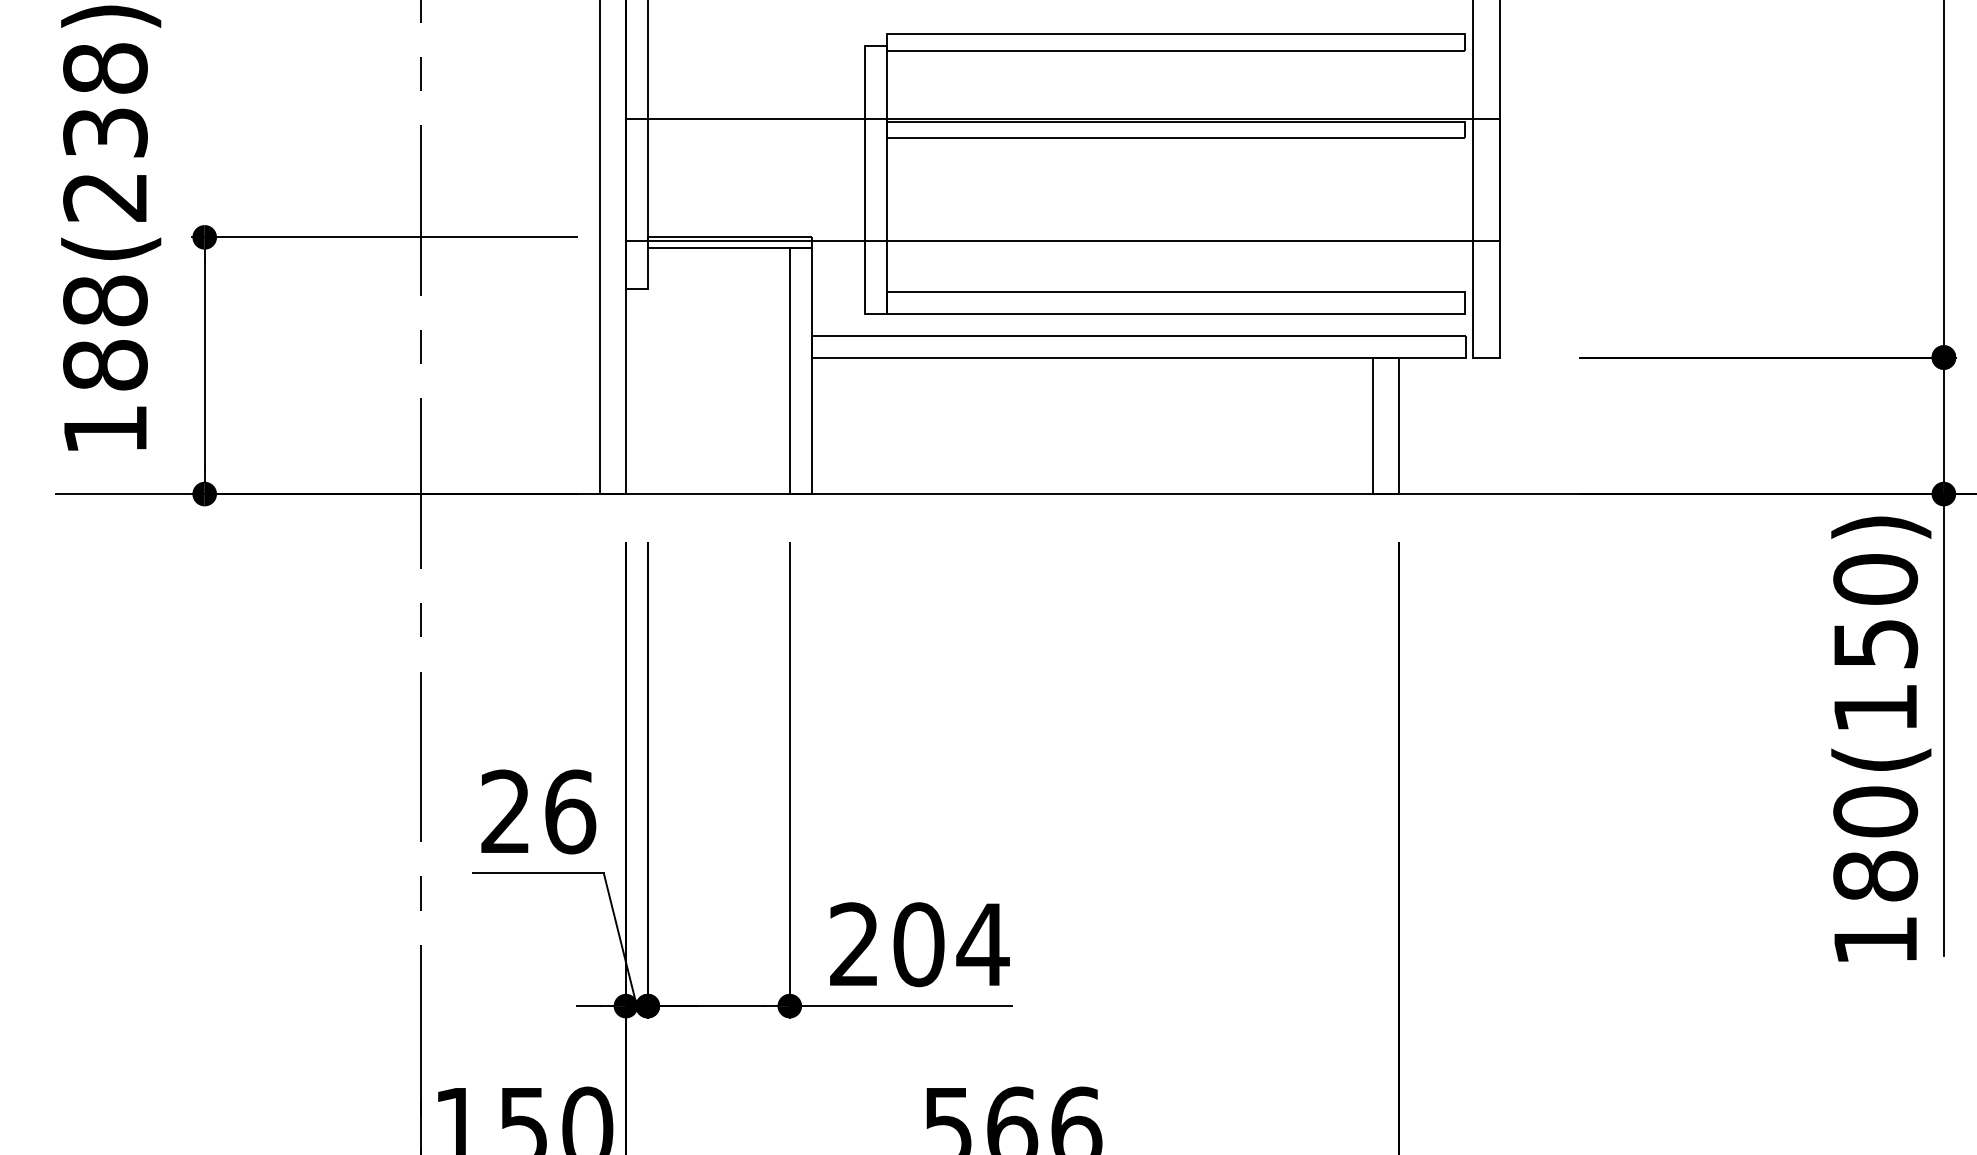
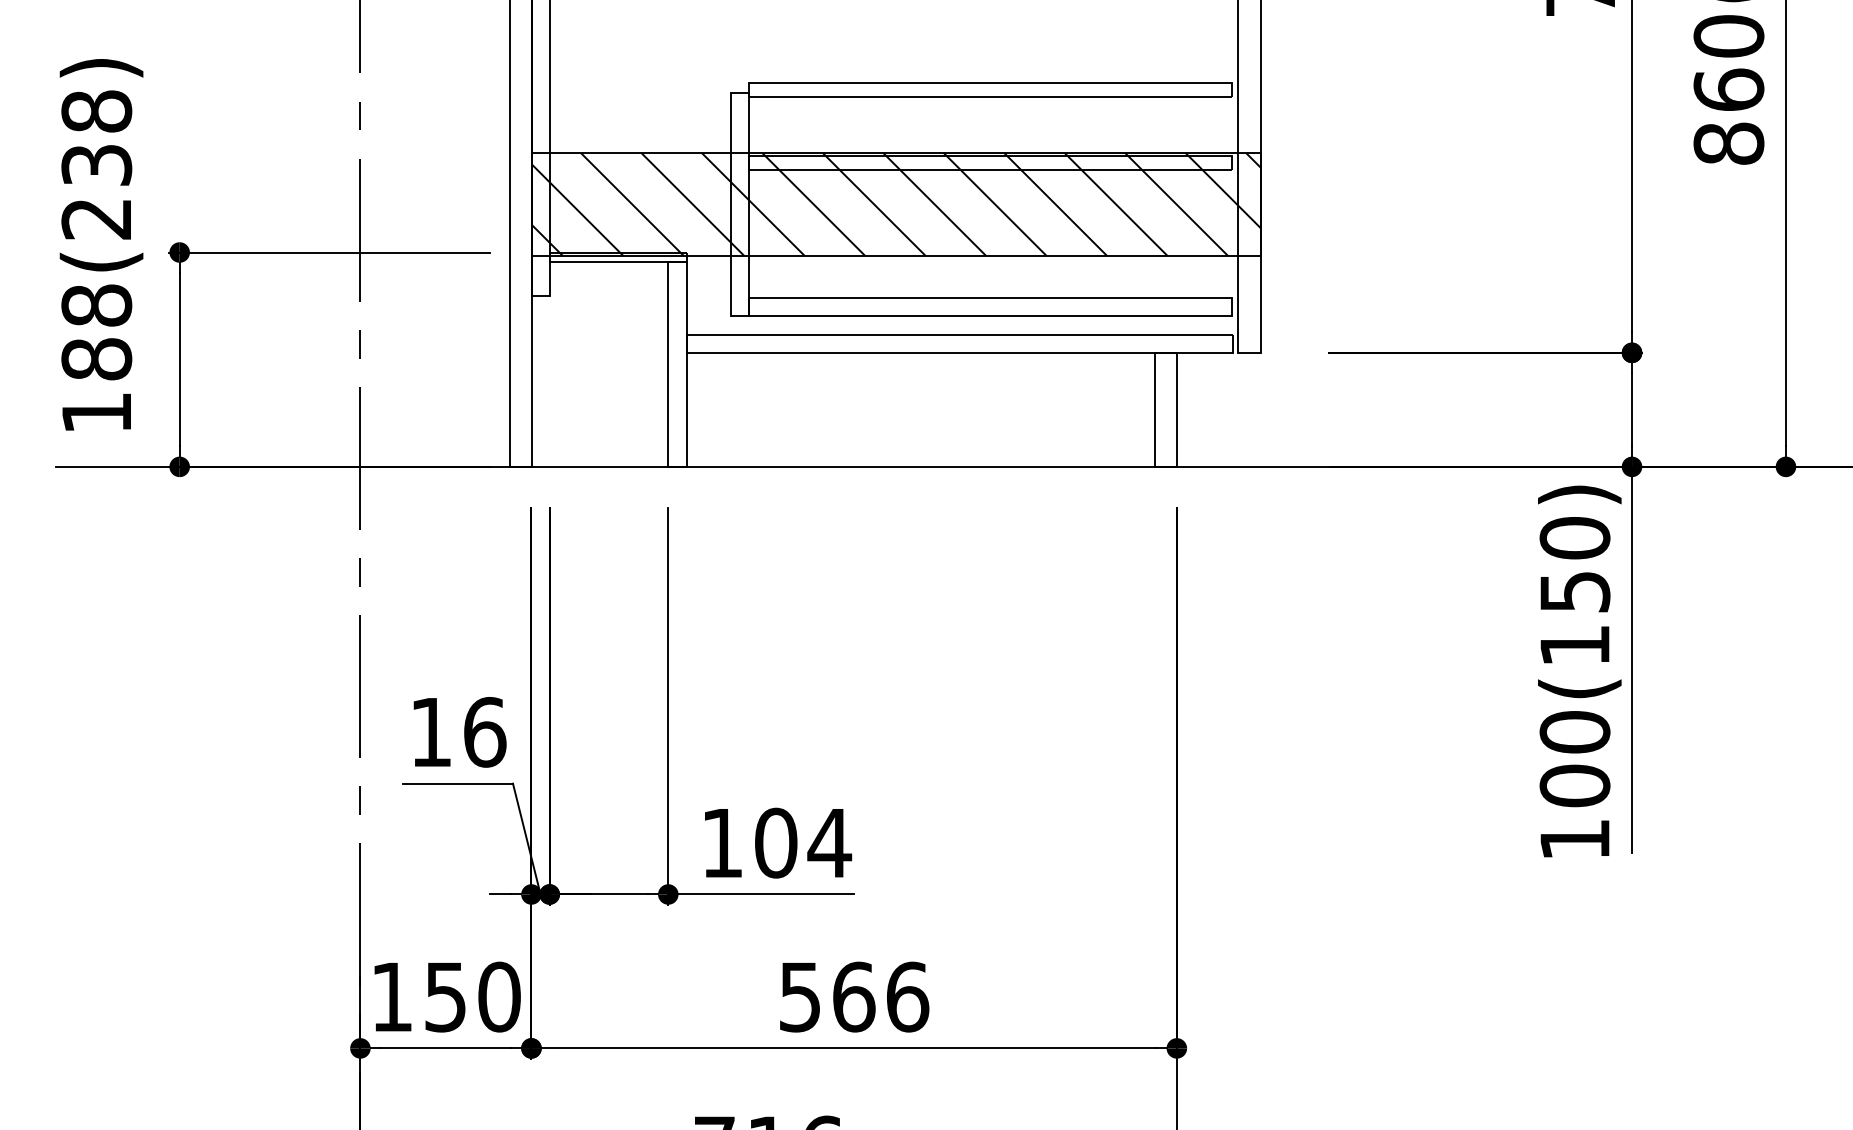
hatch: (1063, 179) -> (896, 204), added
text: (505, 810) -> (430, 731), 26 -> 16
text: (1874, 875) -> (1574, 785), 180(150) -> 100(150)
text: (853, 943) -> (721, 842), 204 -> 104

